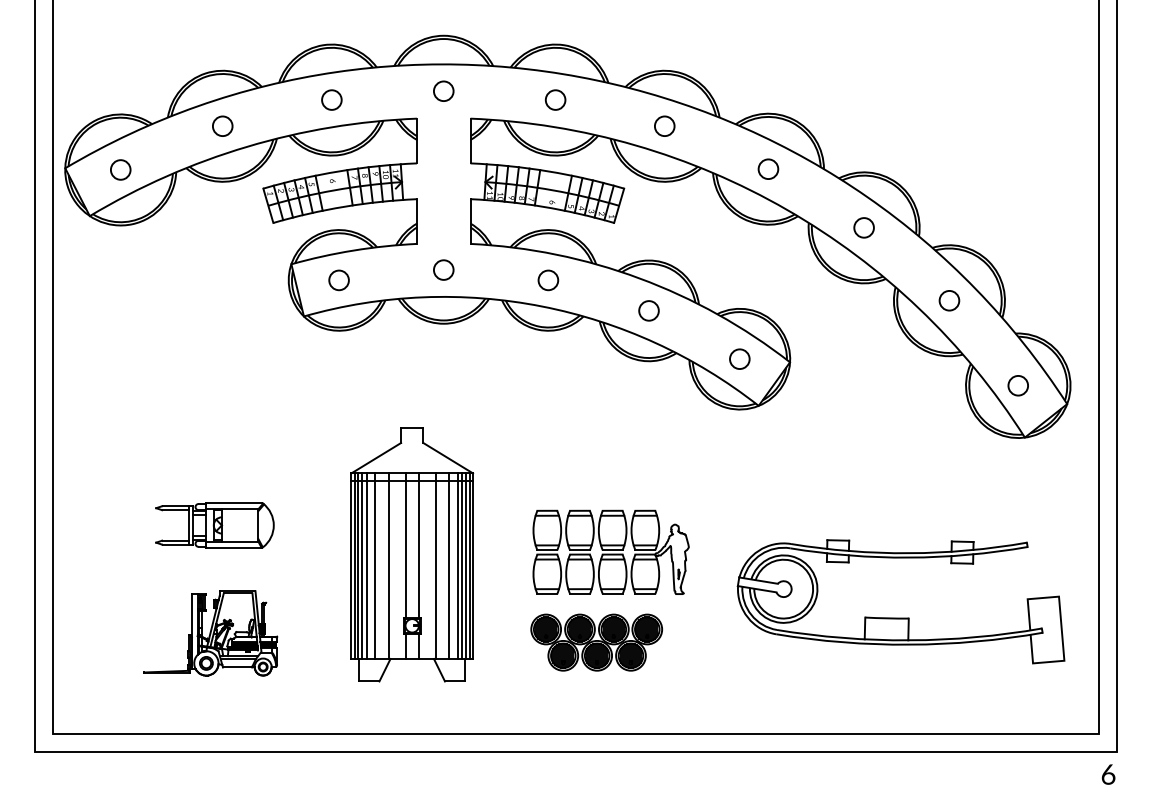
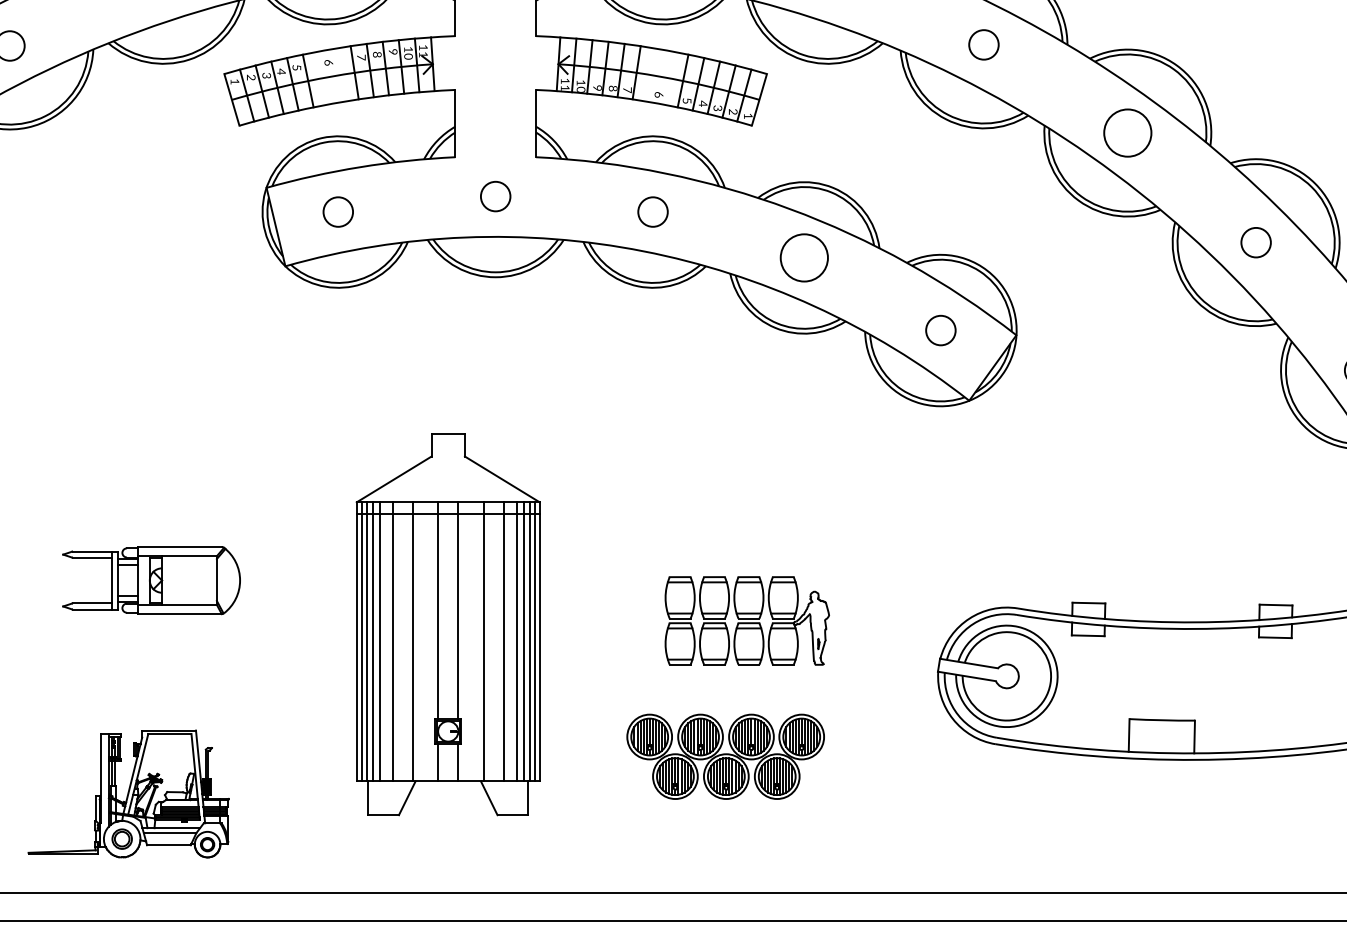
circle: (863, 227) -> (1126, 132), size x1.6
circle: (648, 310) -> (803, 257), size x1.6
part: (610, 551) -> (746, 619), size x0.7
part: (210, 633) -> (128, 794), moved

